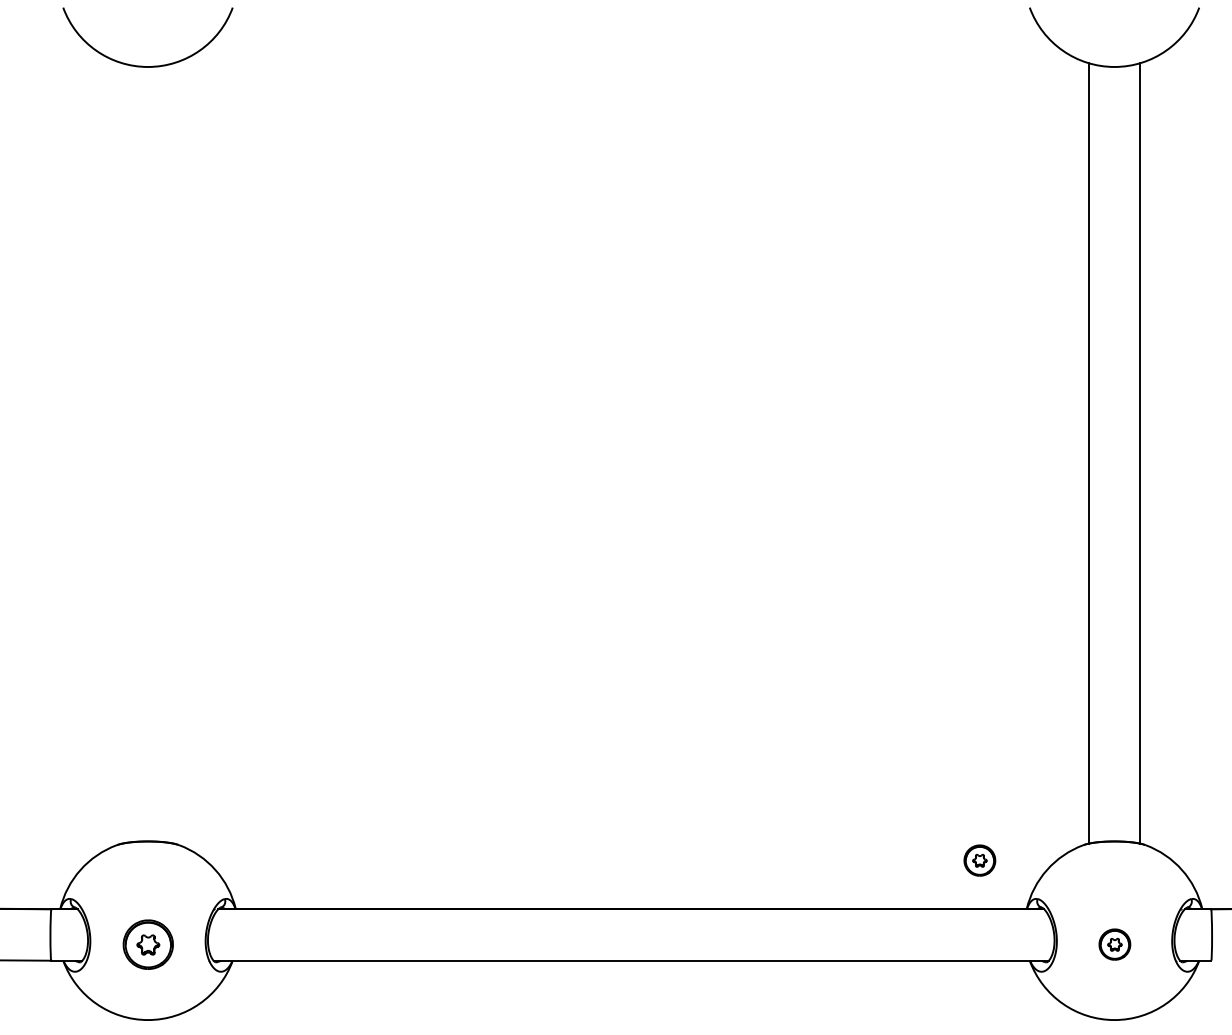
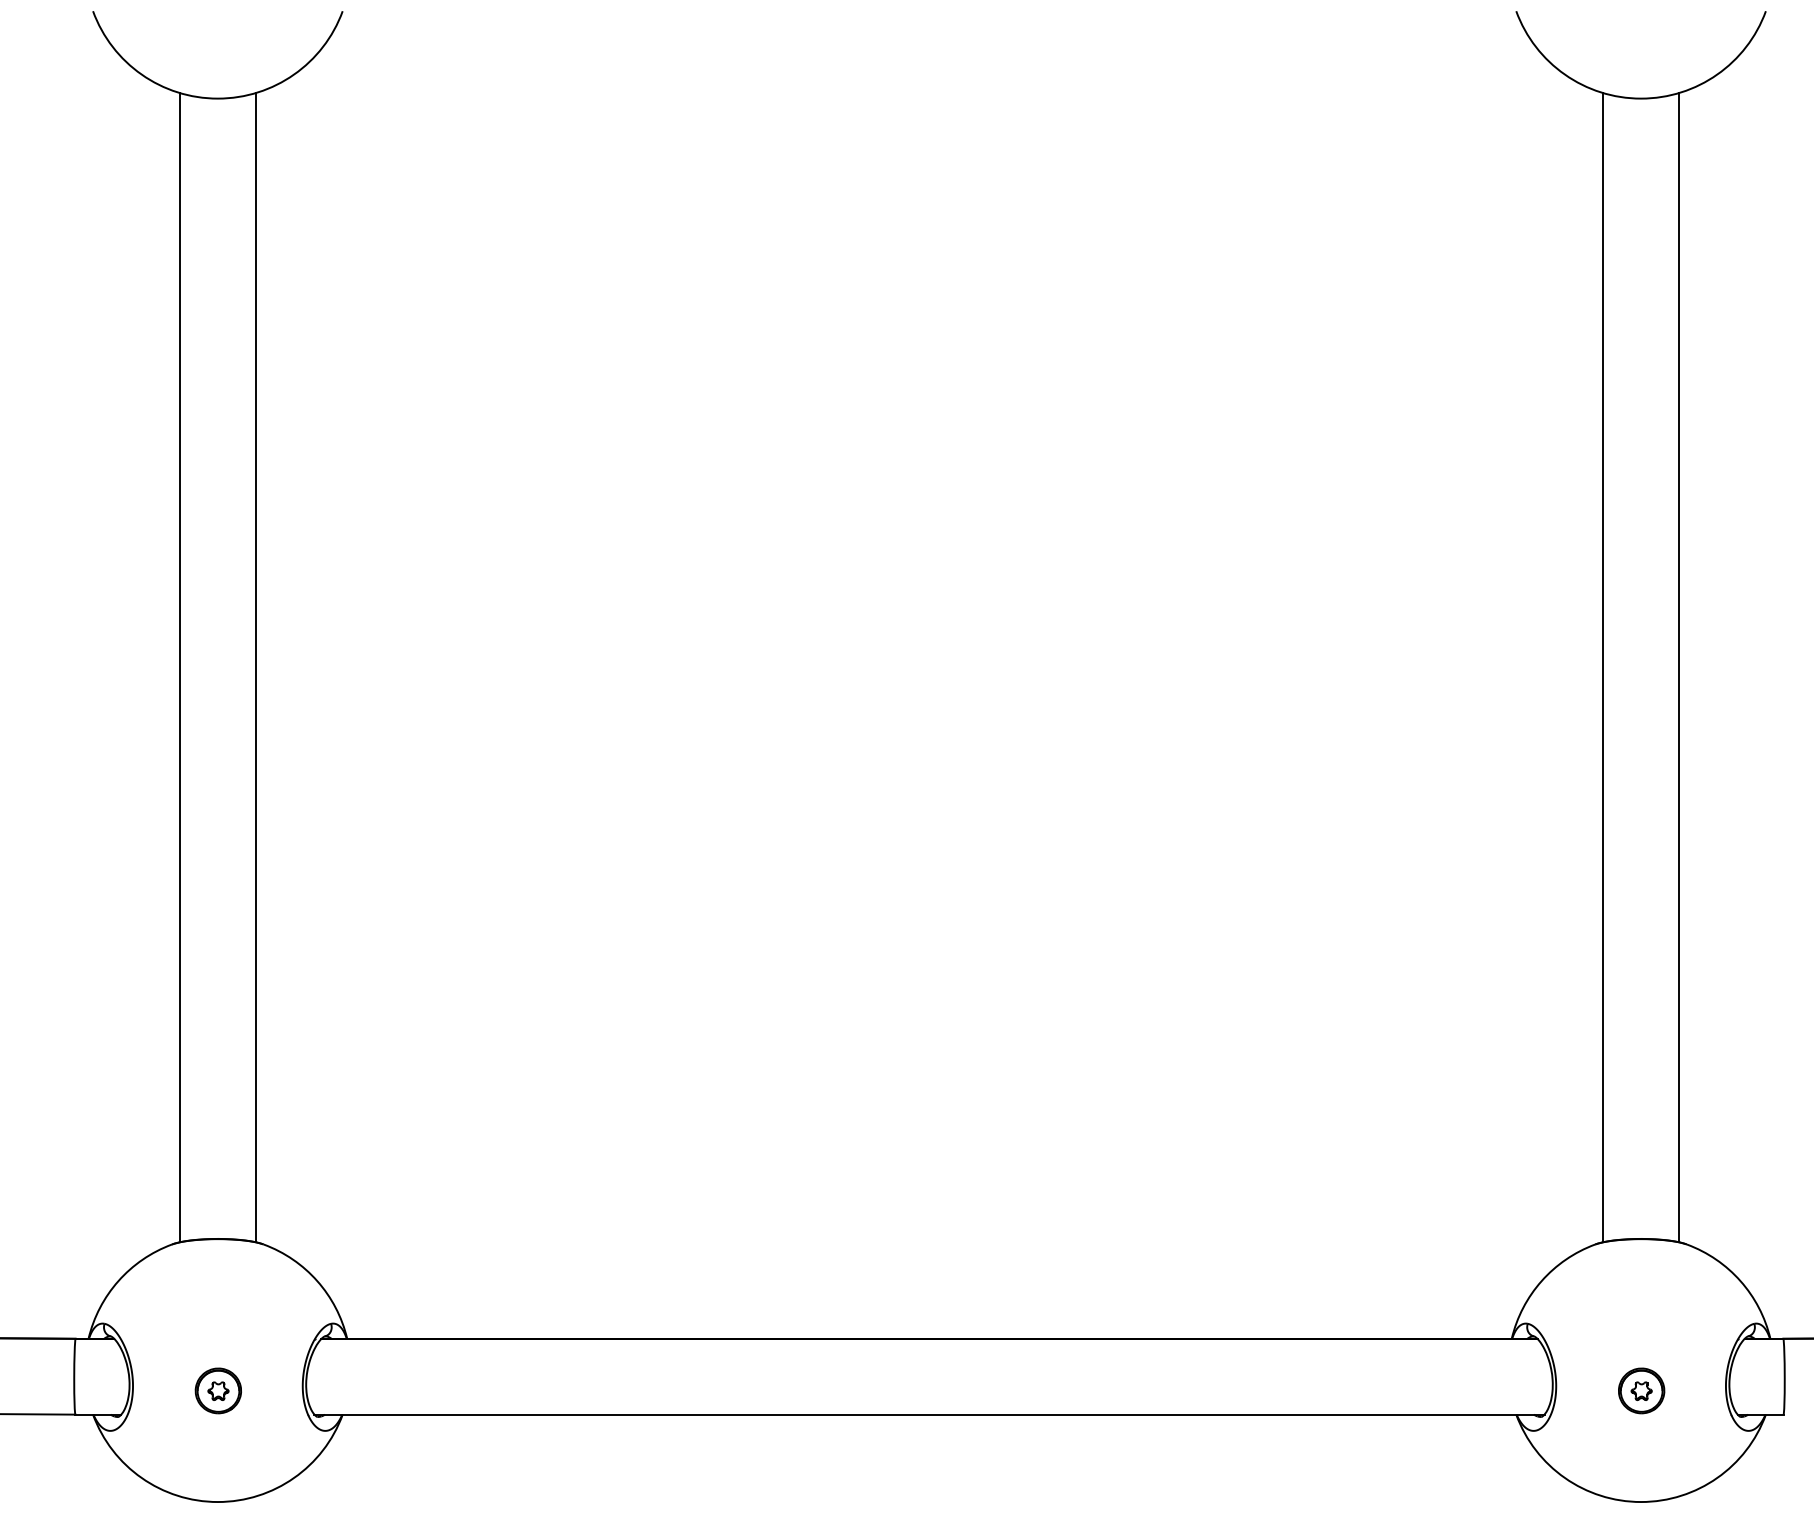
line: (122, 453) -> (180, 667), added
line: (173, 453) -> (255, 667), added
part: (979, 860) -> (1442, 1267), removed
part: (148, 944) -> (218, 1390), size x0.62

